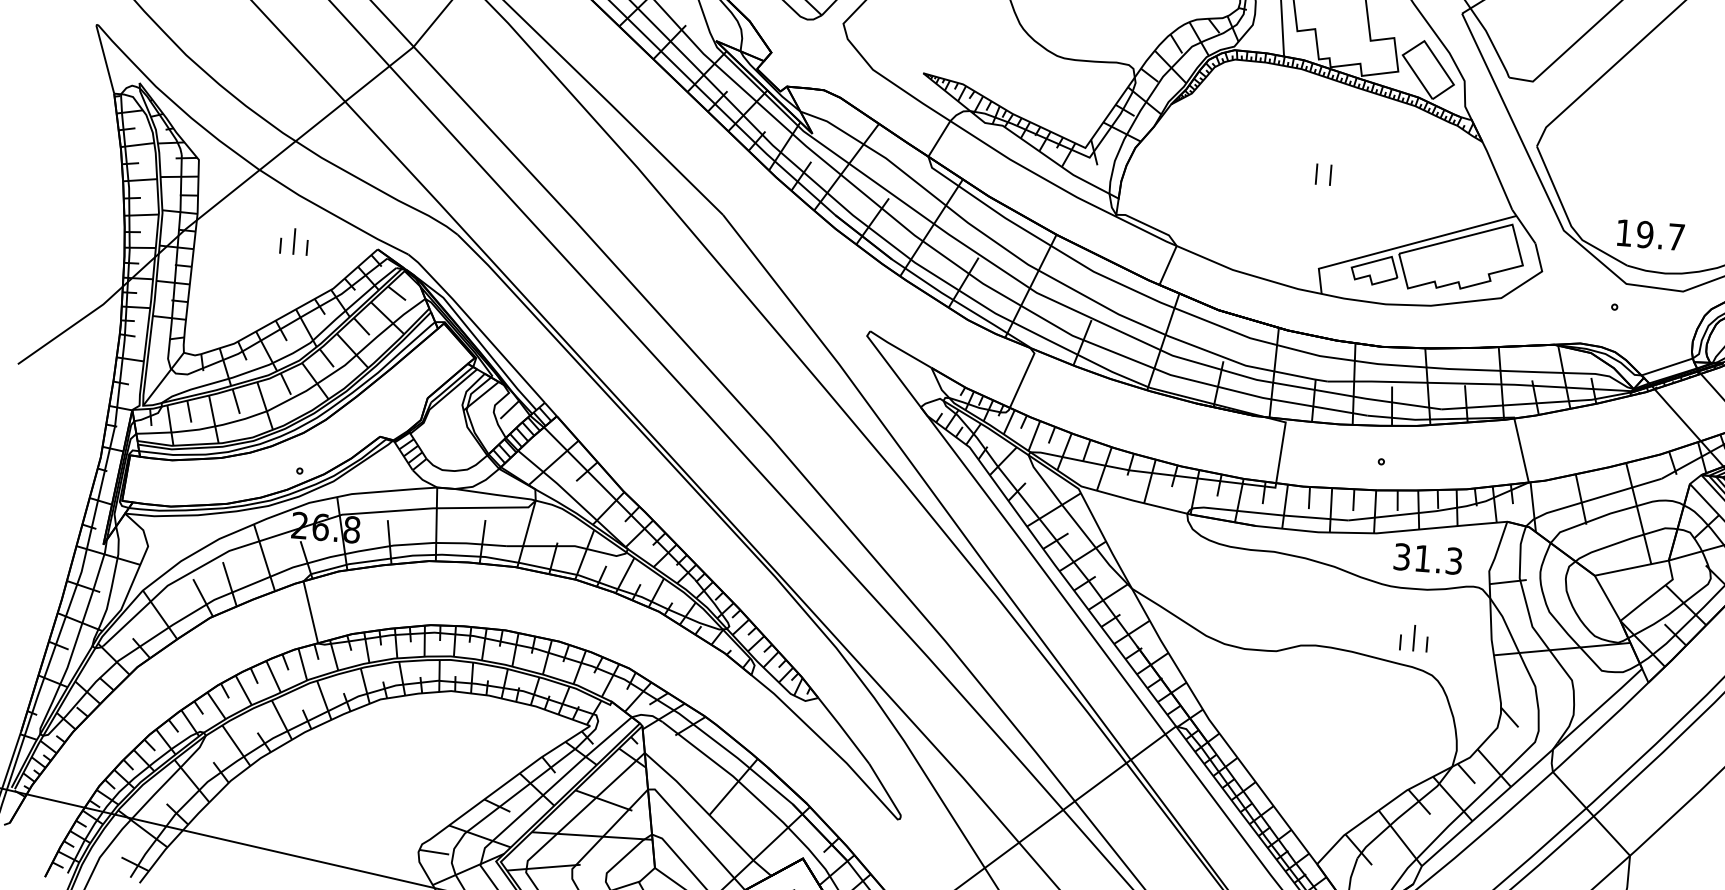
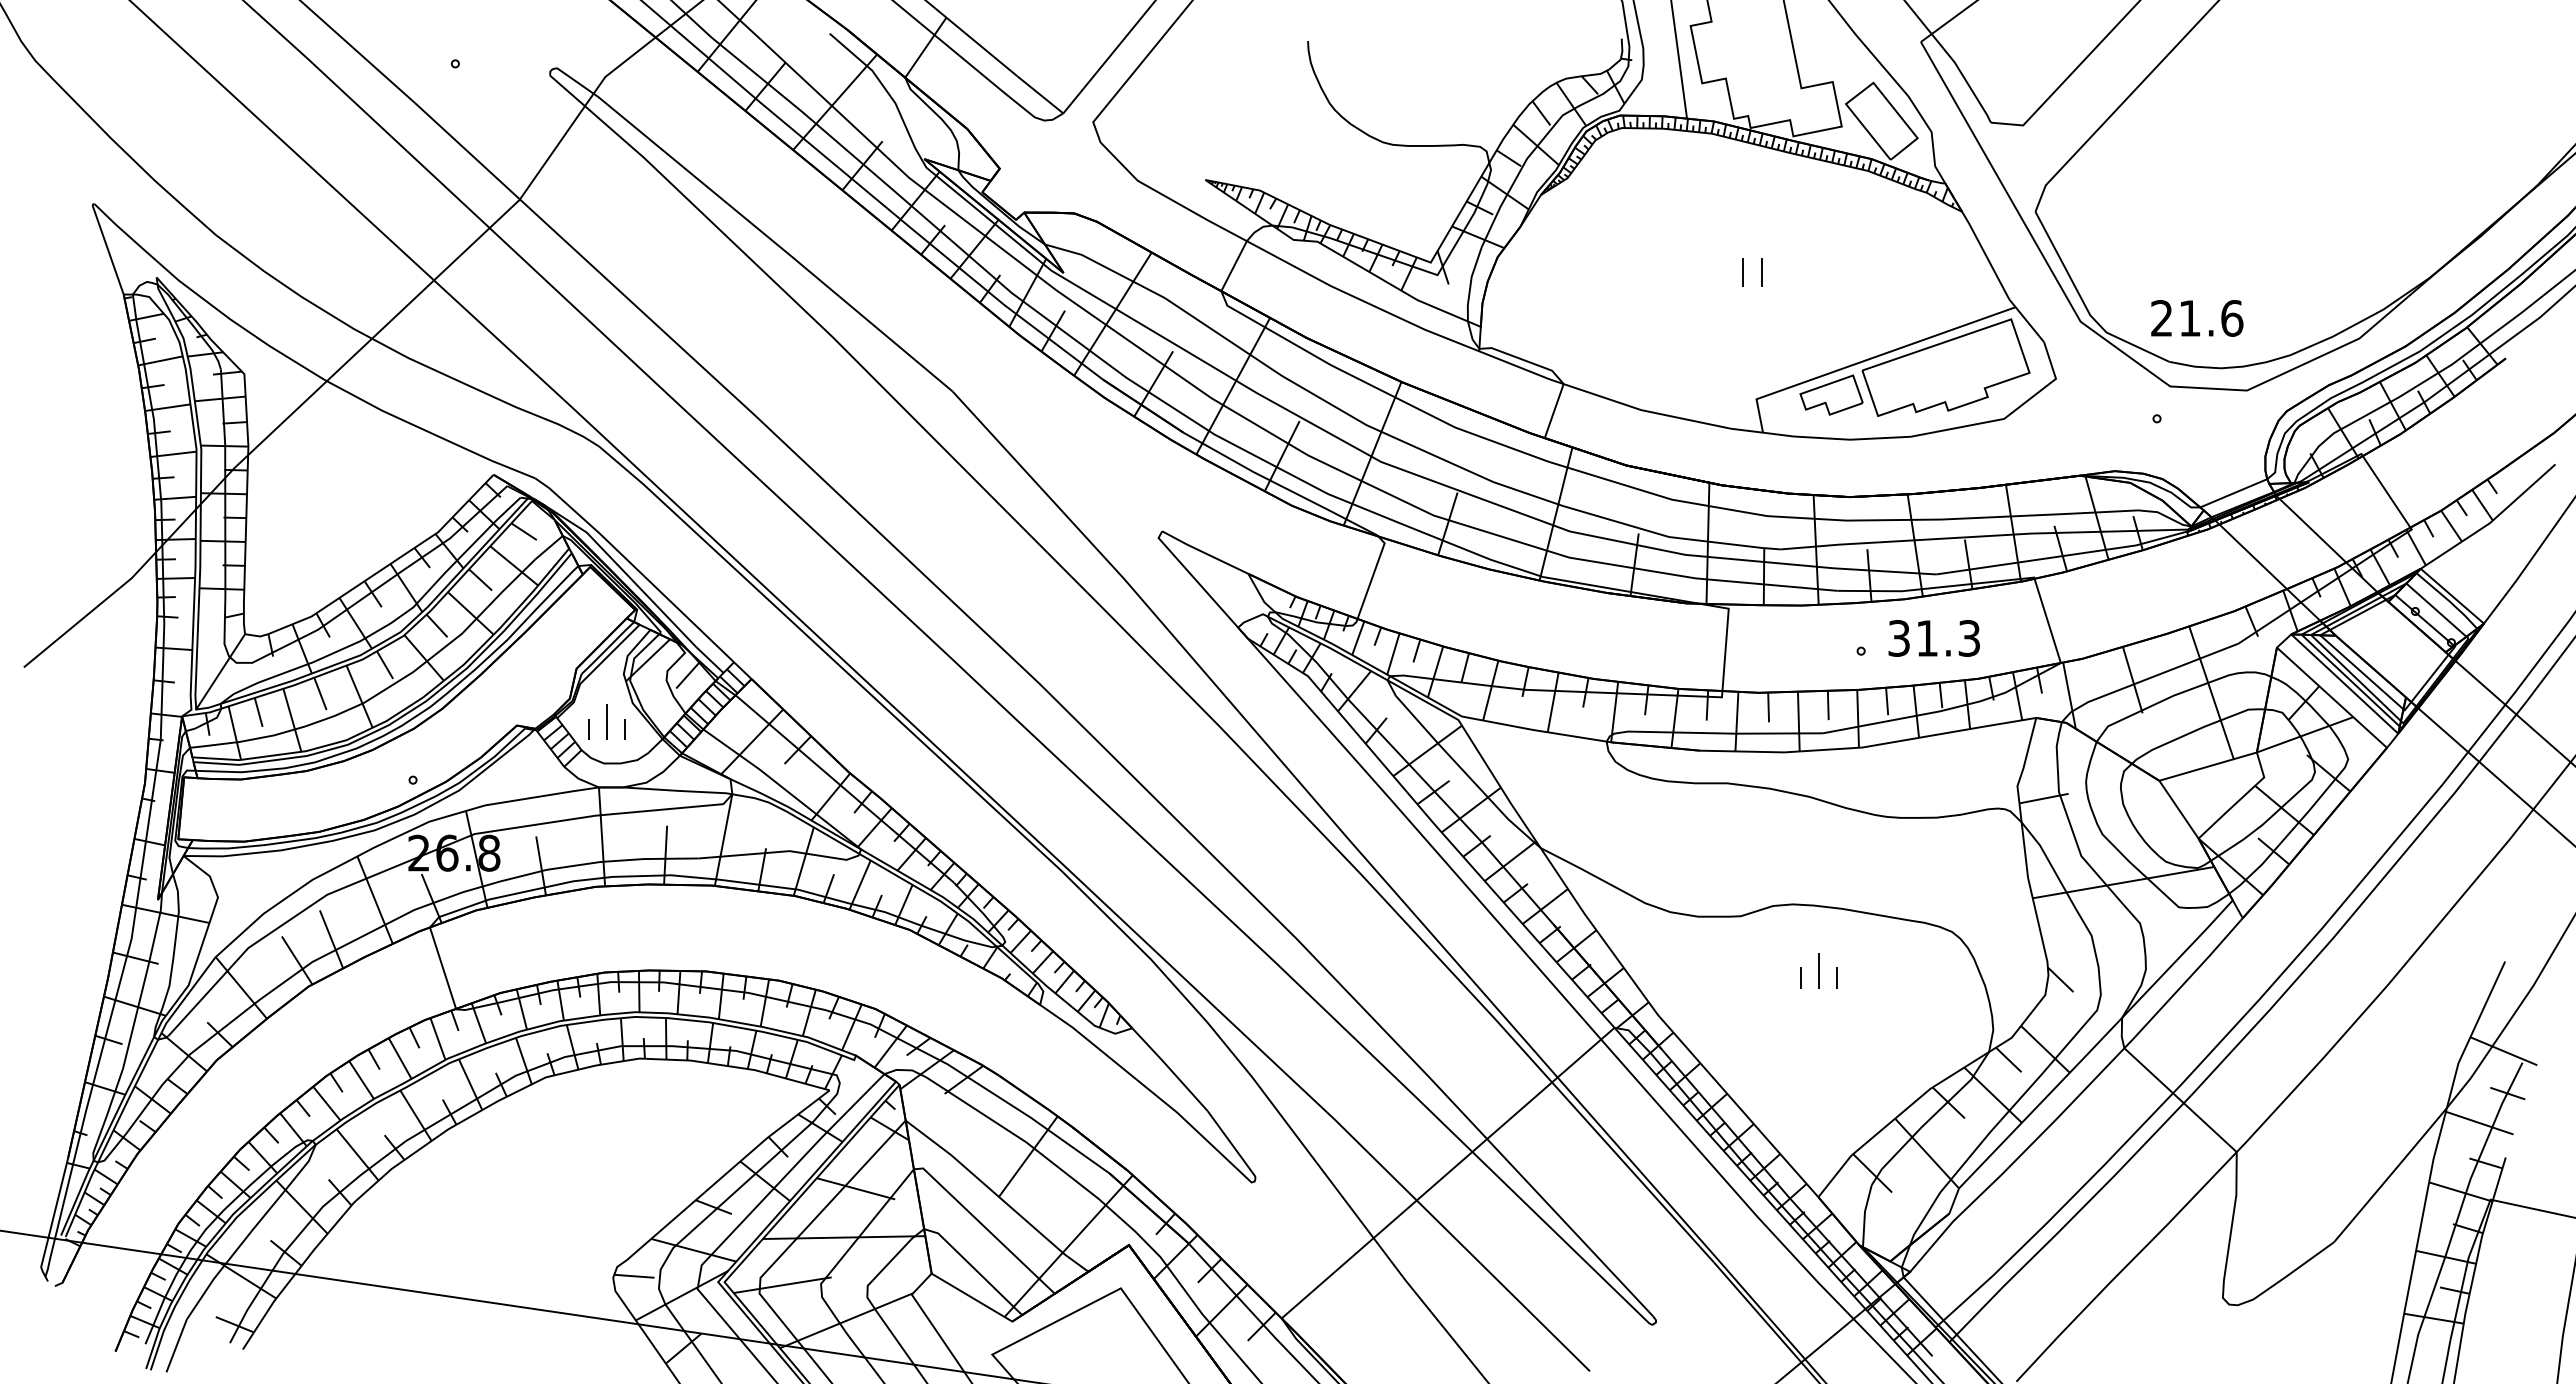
text: (1650, 235) -> (2197, 318), 19.7 -> 21.6
part: (294, 240) -> (606, 721), moved
text: (1427, 559) -> (1933, 638), moved
part: (1413, 637) -> (1818, 970), moved

